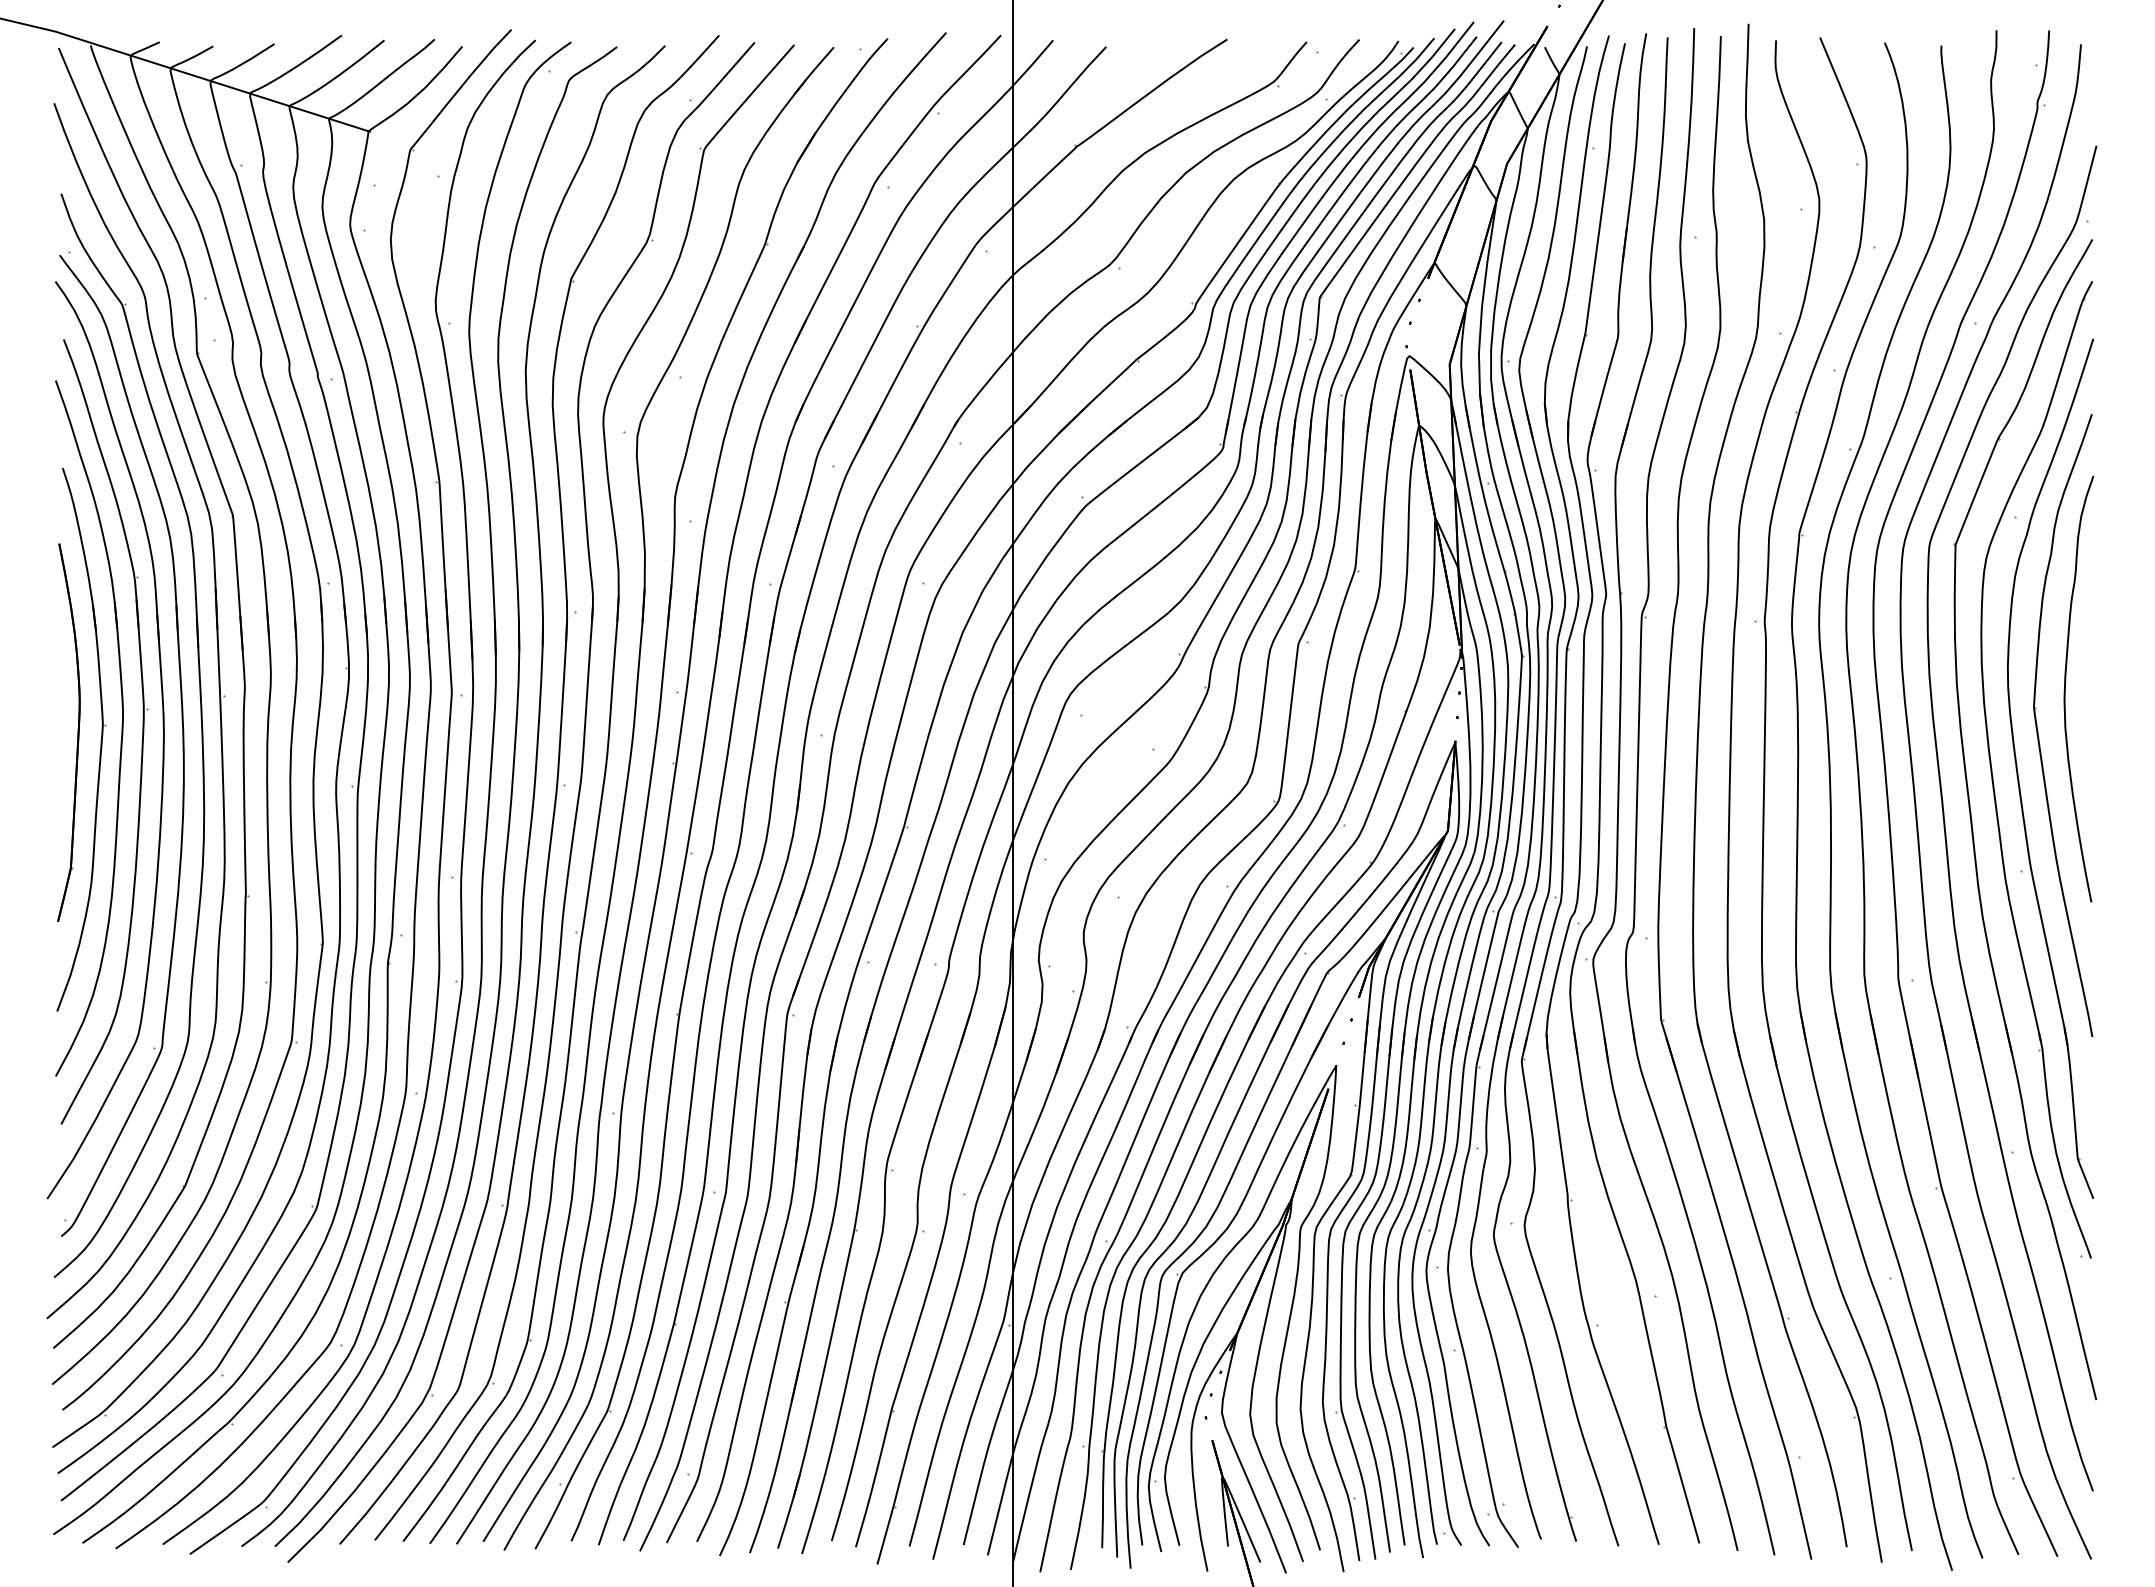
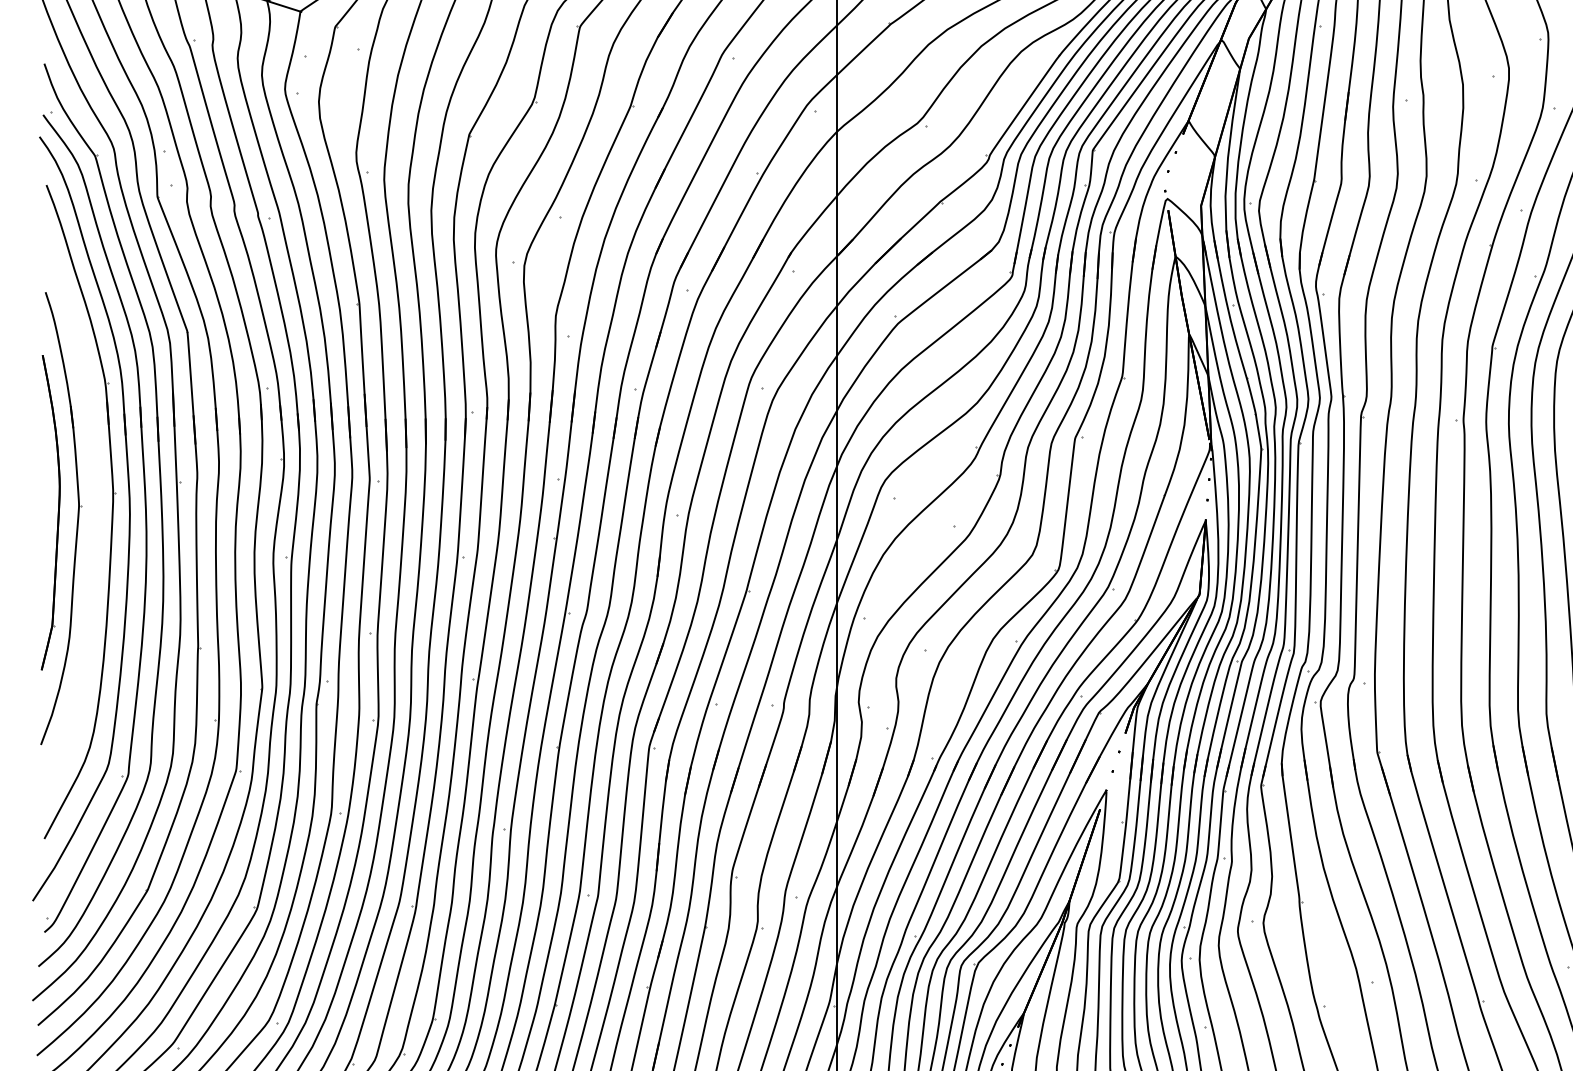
part: (121, 728) -> (94, 509), removed

